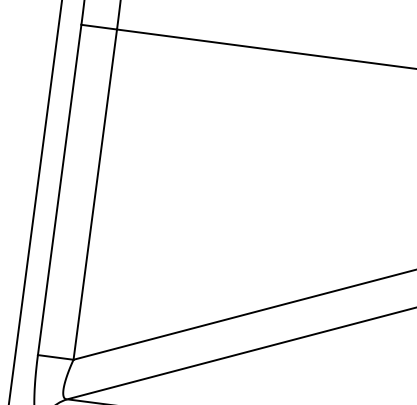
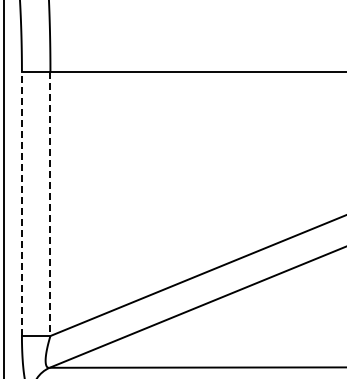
line: (59, 189) -> (21, 203), solid -> dashed
line: (95, 195) -> (50, 204), solid -> dashed

